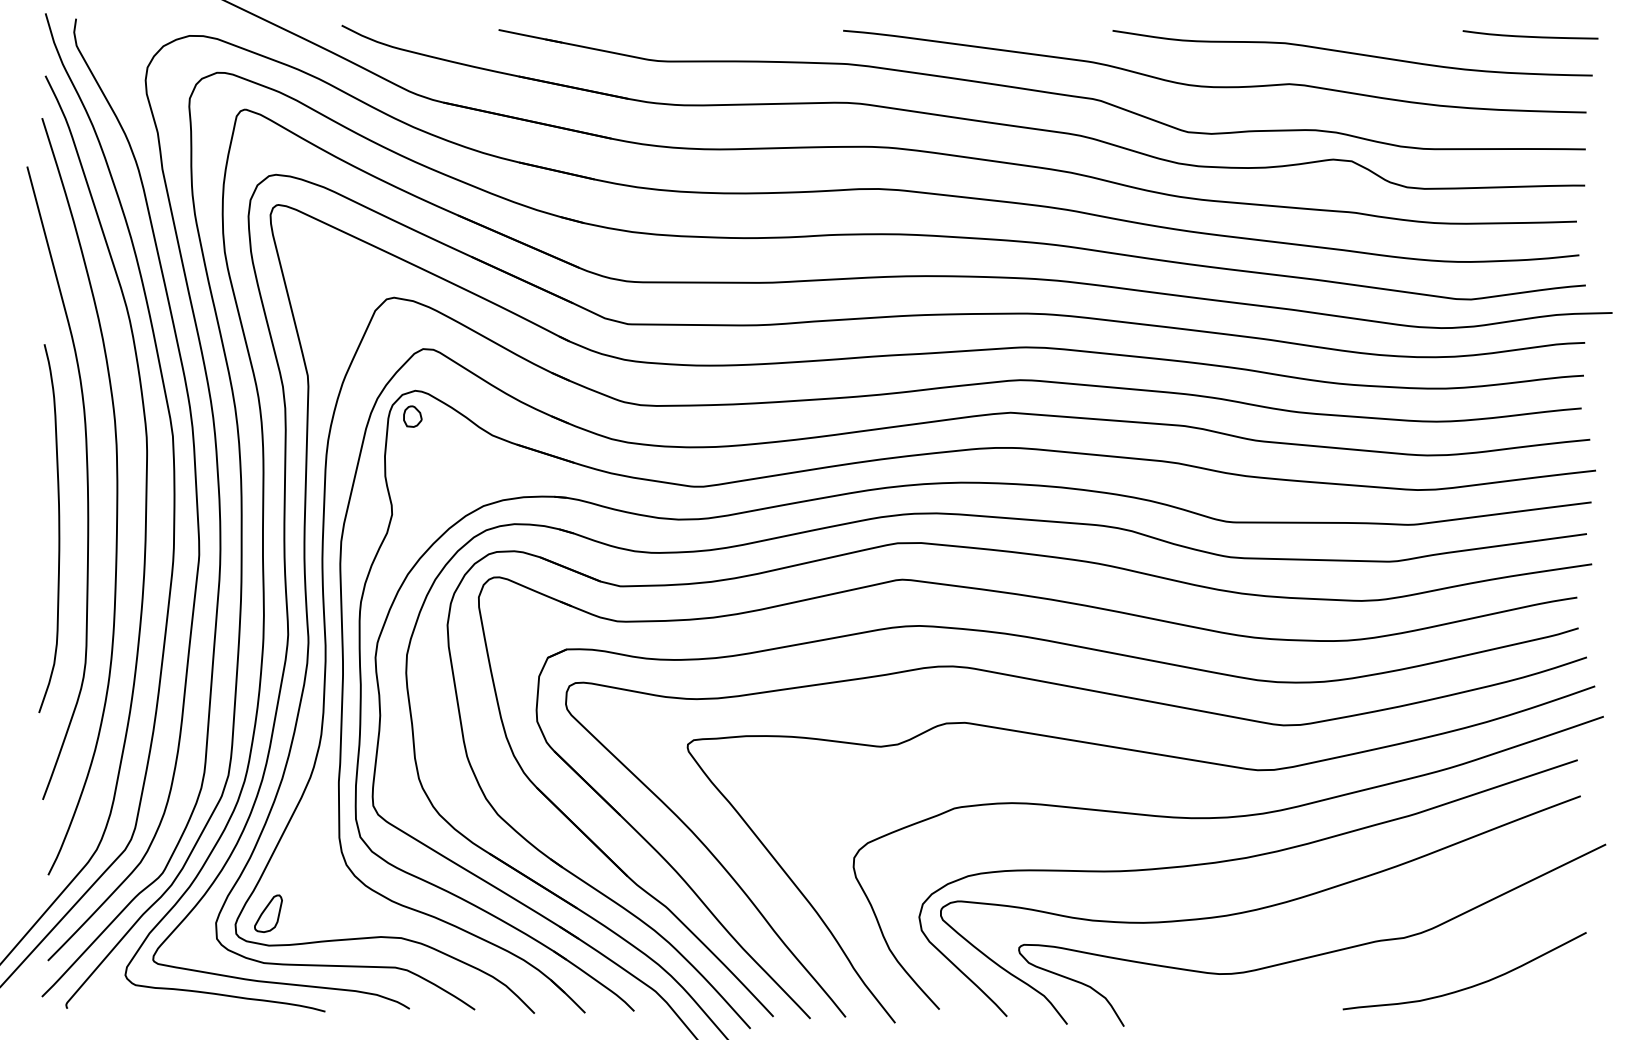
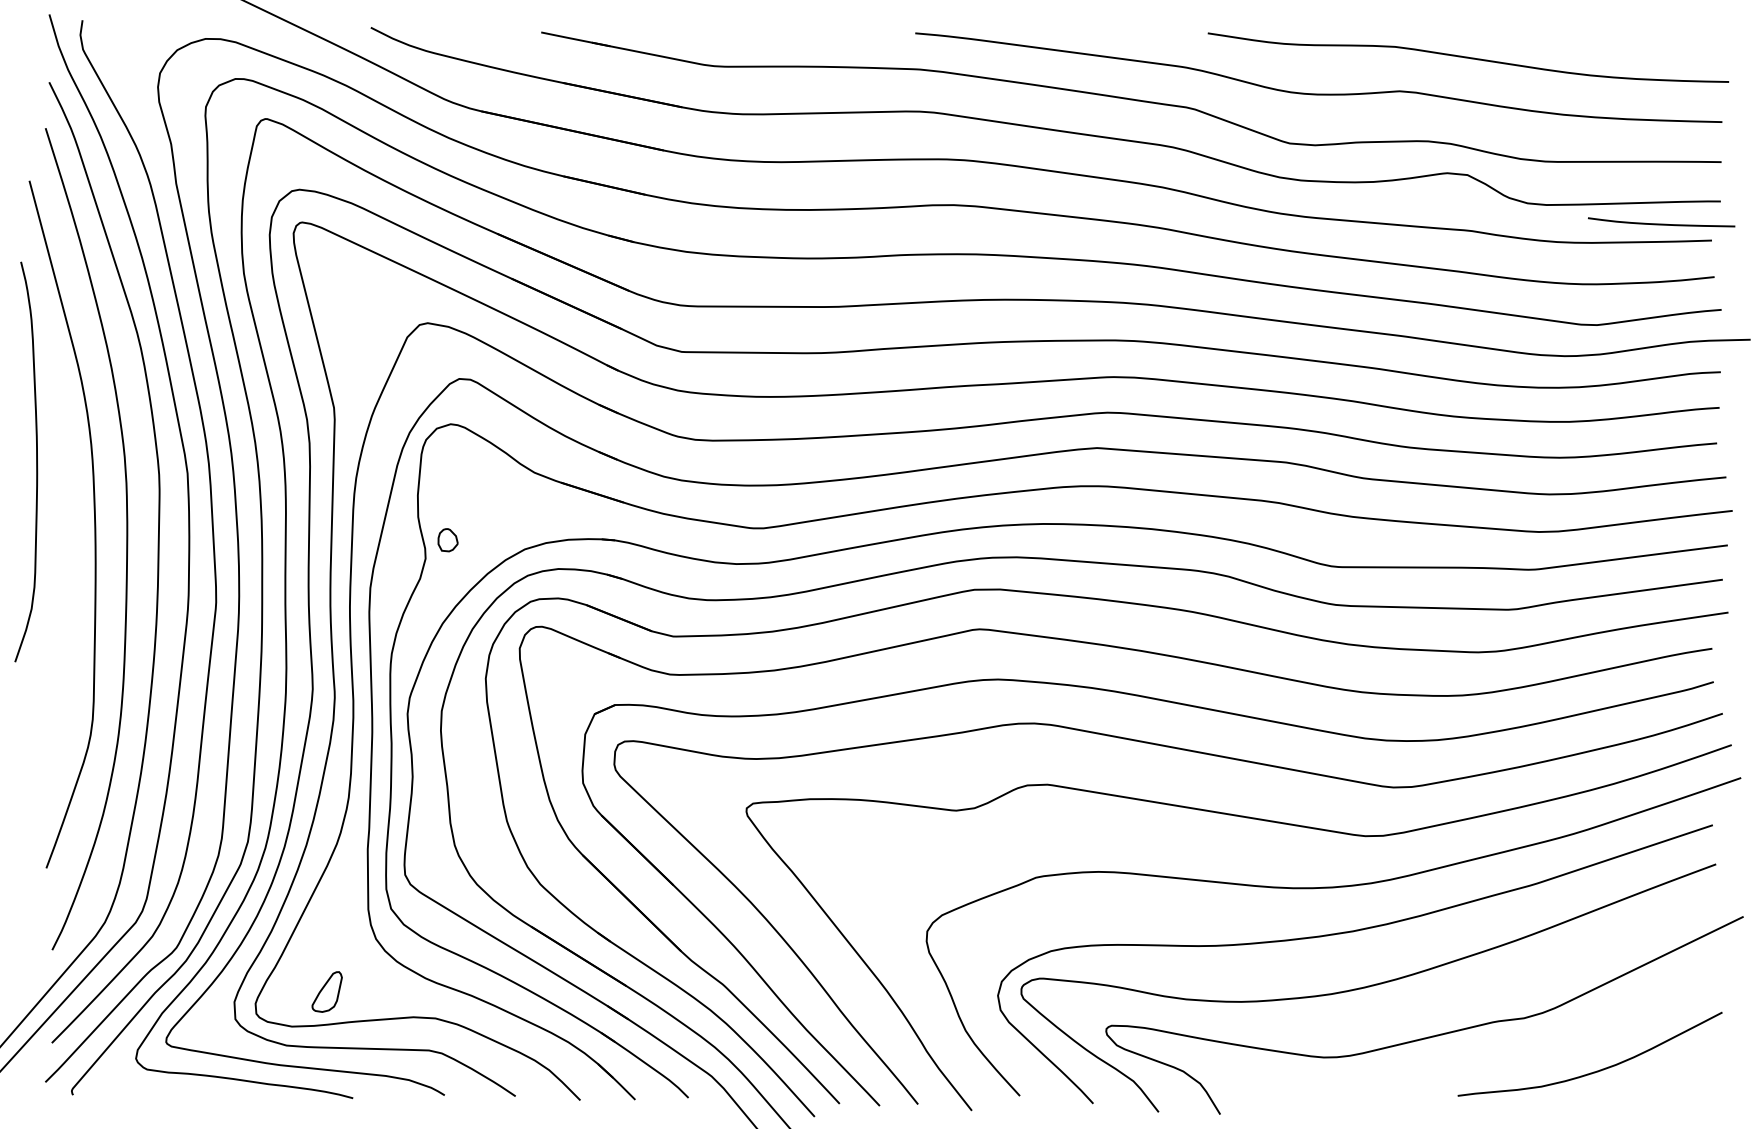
curve: (1530, 36) -> (1661, 224), moved
part: (412, 416) -> (447, 540), moved
curve: (58, 528) -> (36, 461), moved
part: (268, 913) -> (327, 991), moved

